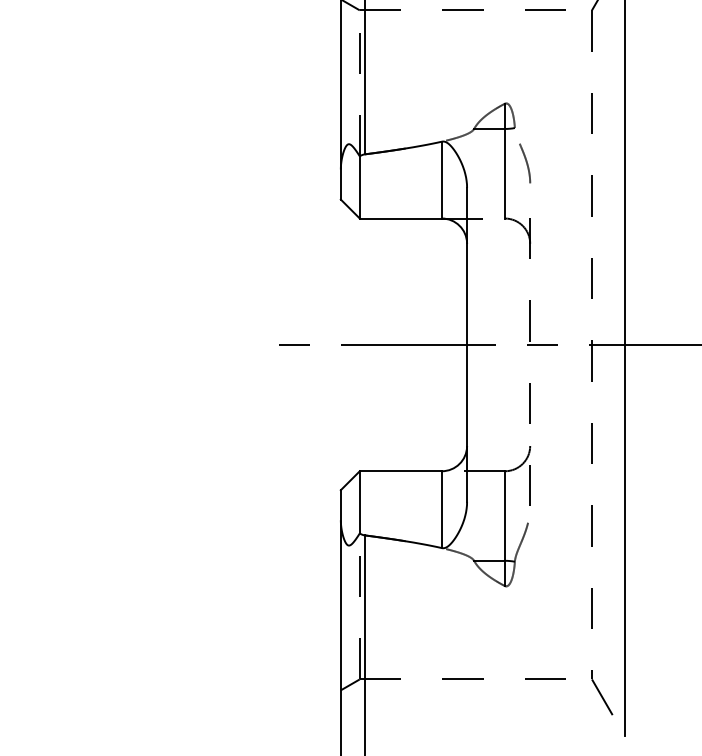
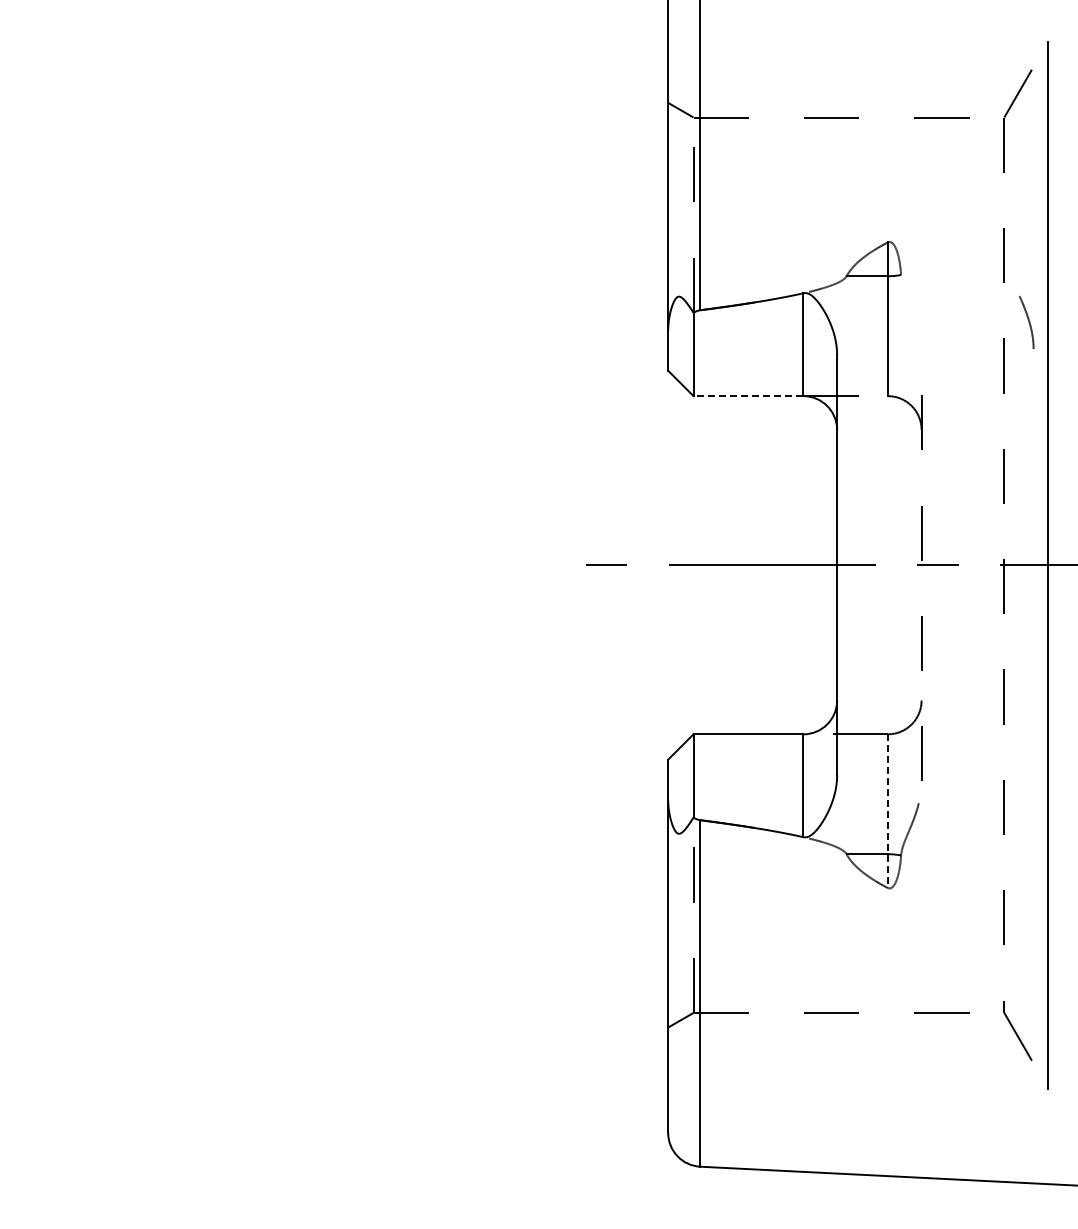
curve: (526, 162) -> (1028, 321), moved
line: (400, 218) -> (748, 396), solid -> dashed
line: (504, 528) -> (887, 811), solid -> dashed

